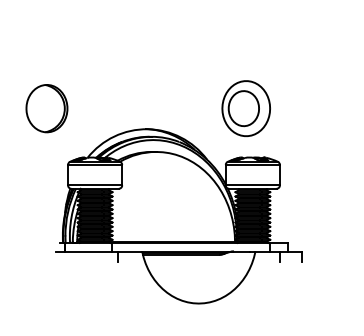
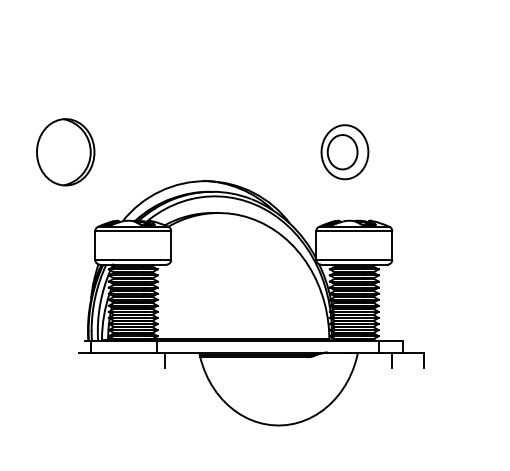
part: (245, 108) -> (344, 152), size x0.7

